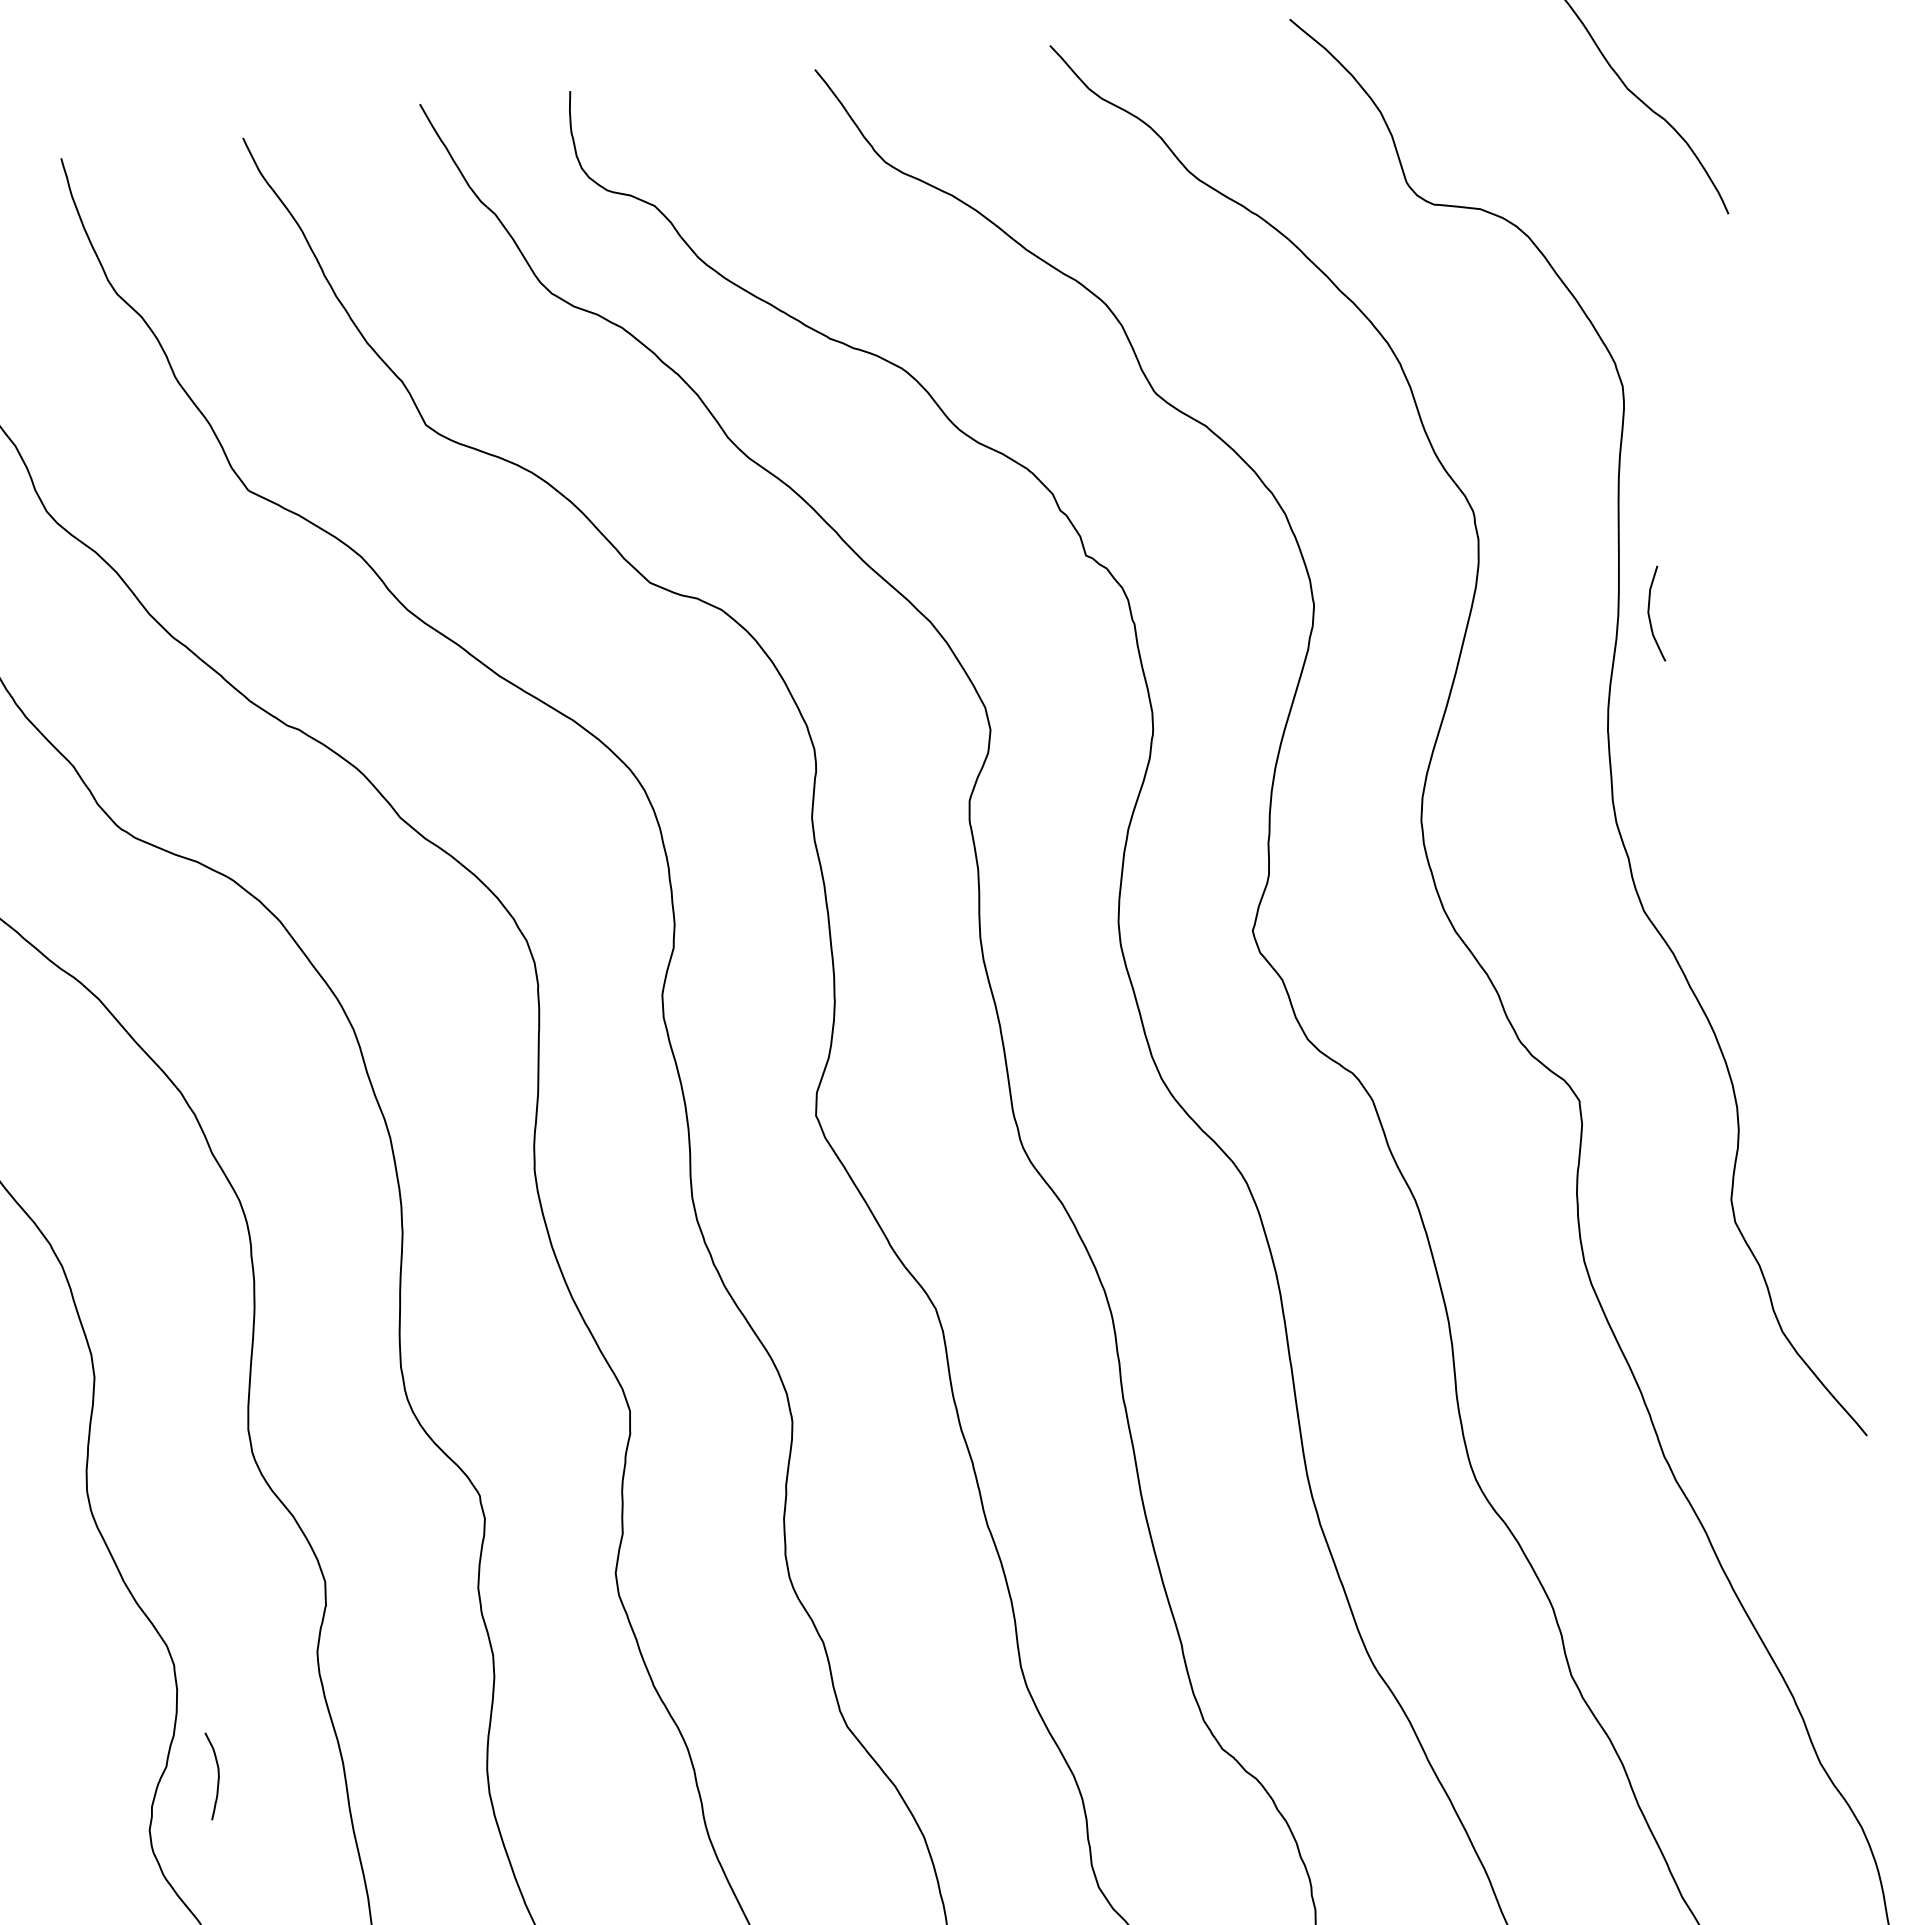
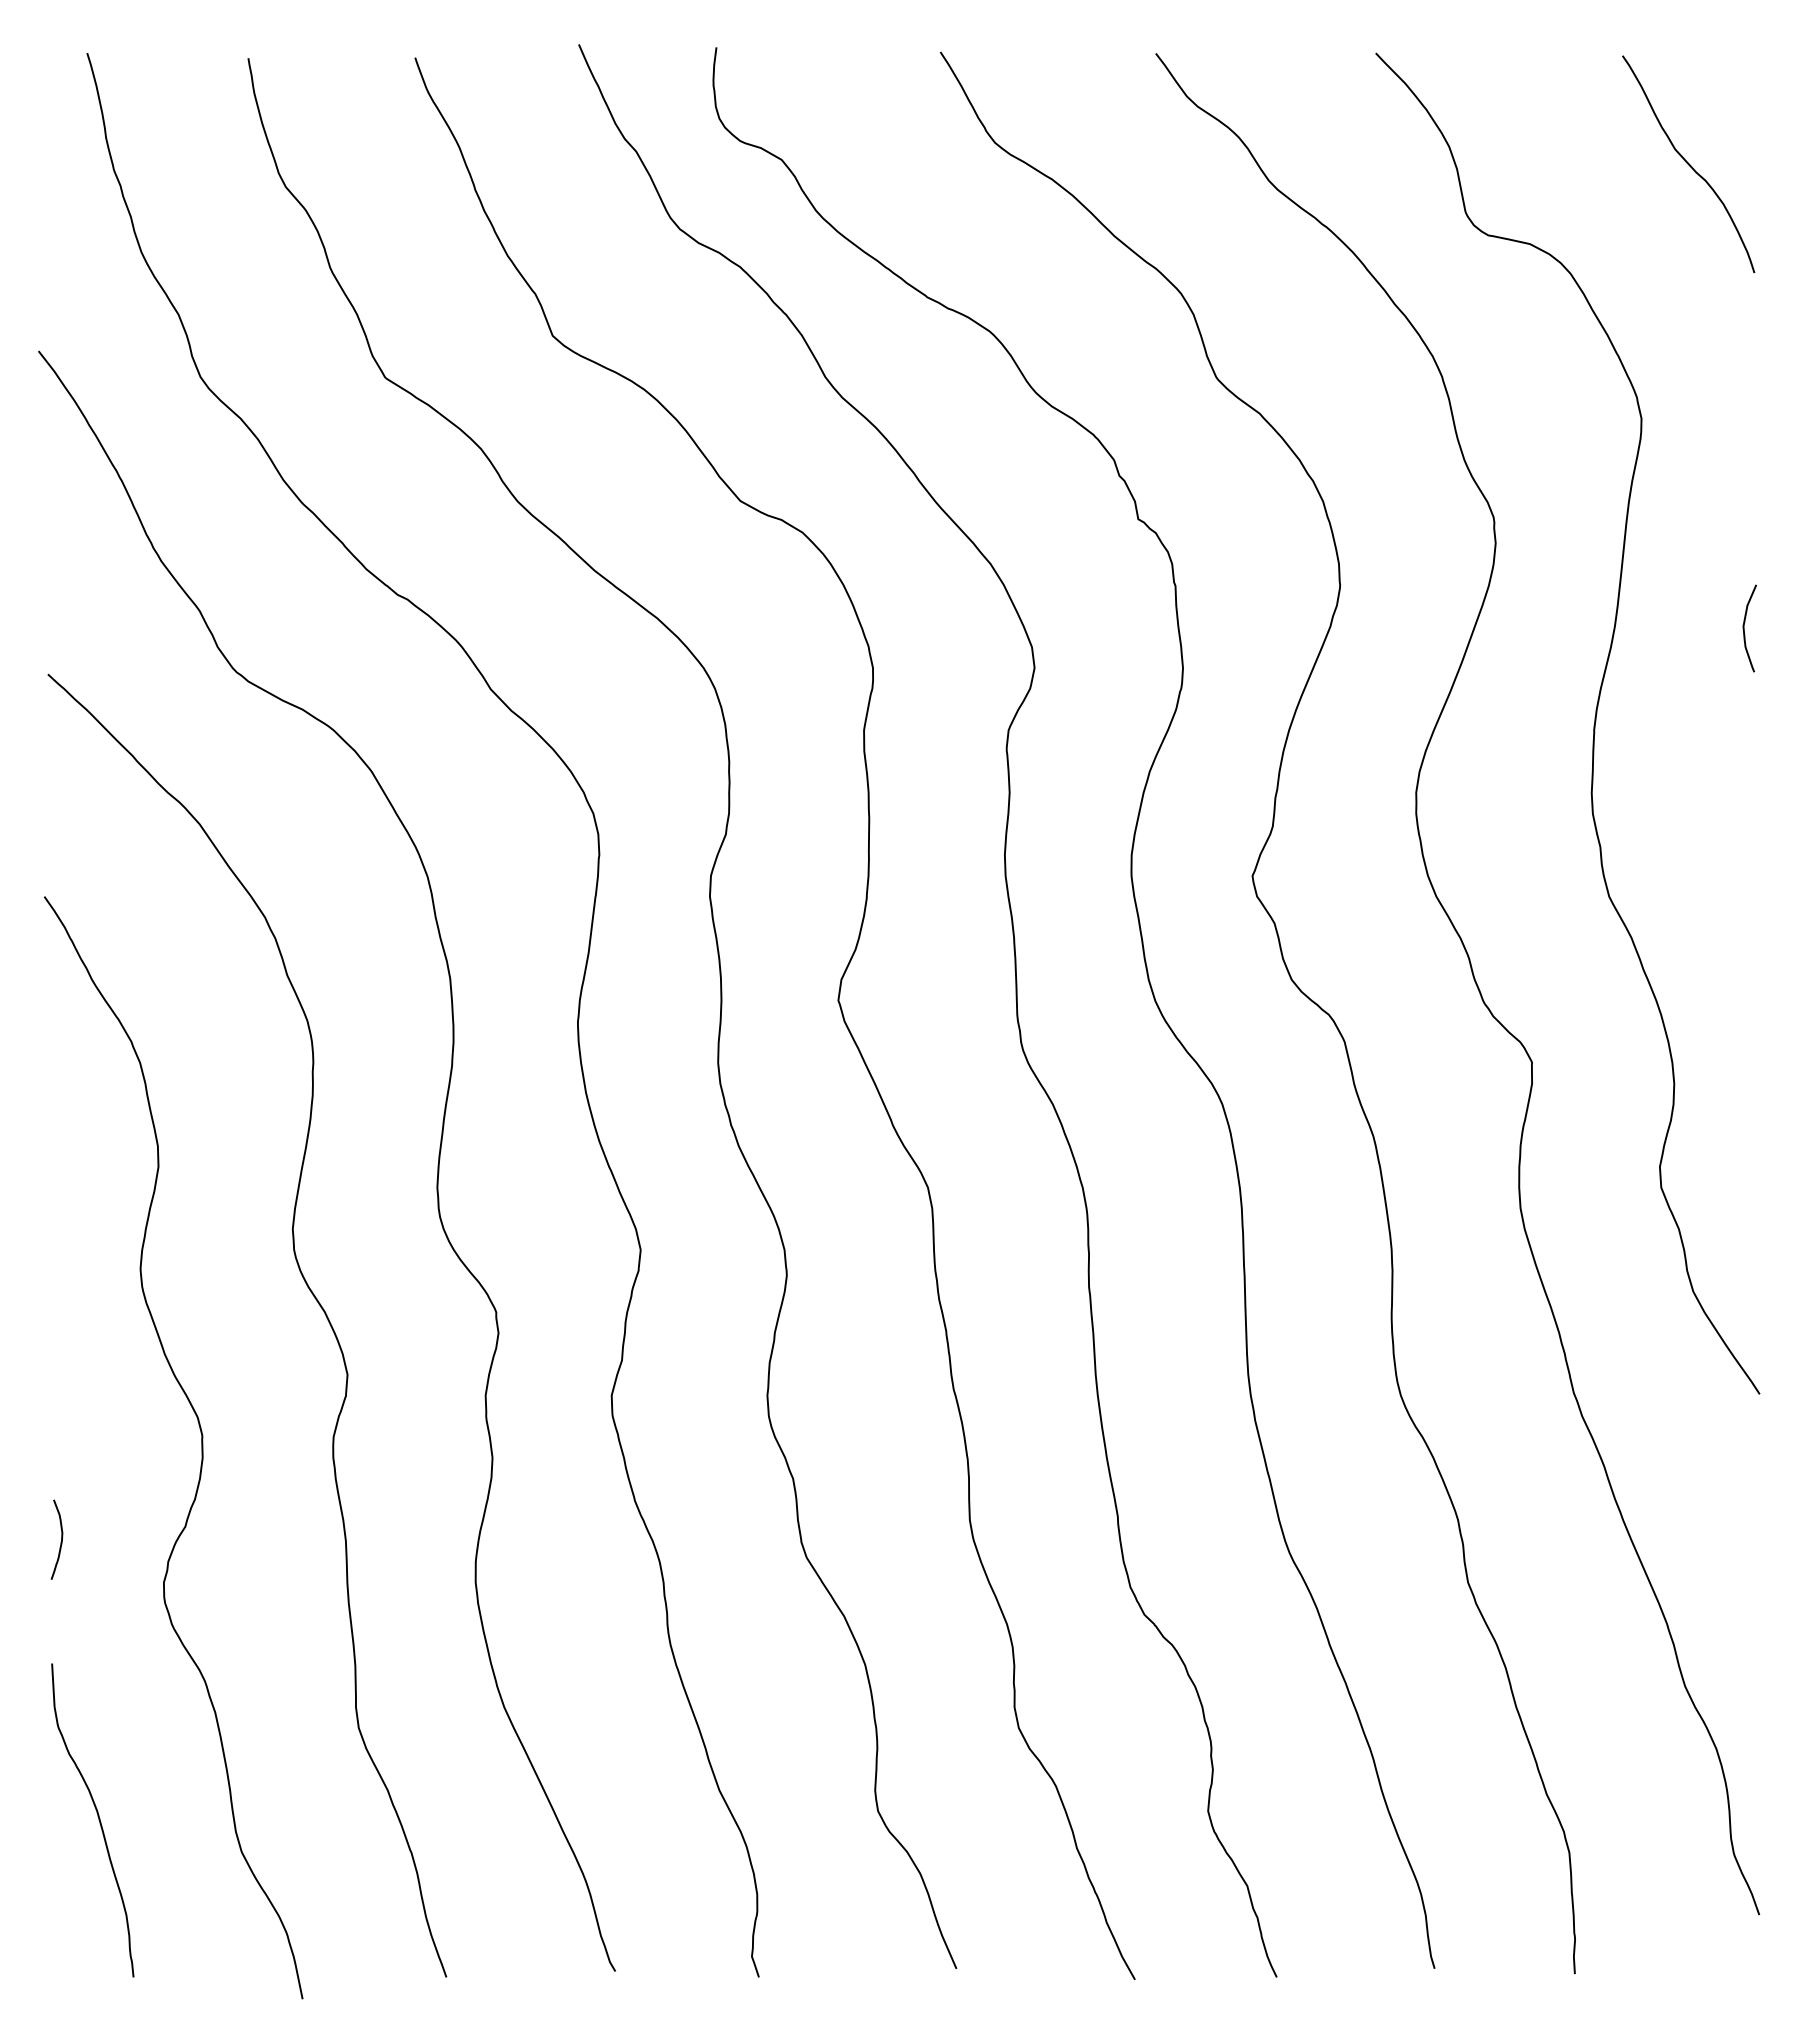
curve: (1649, 614) -> (1744, 628), moved
curve: (218, 1775) -> (61, 1539), moved

